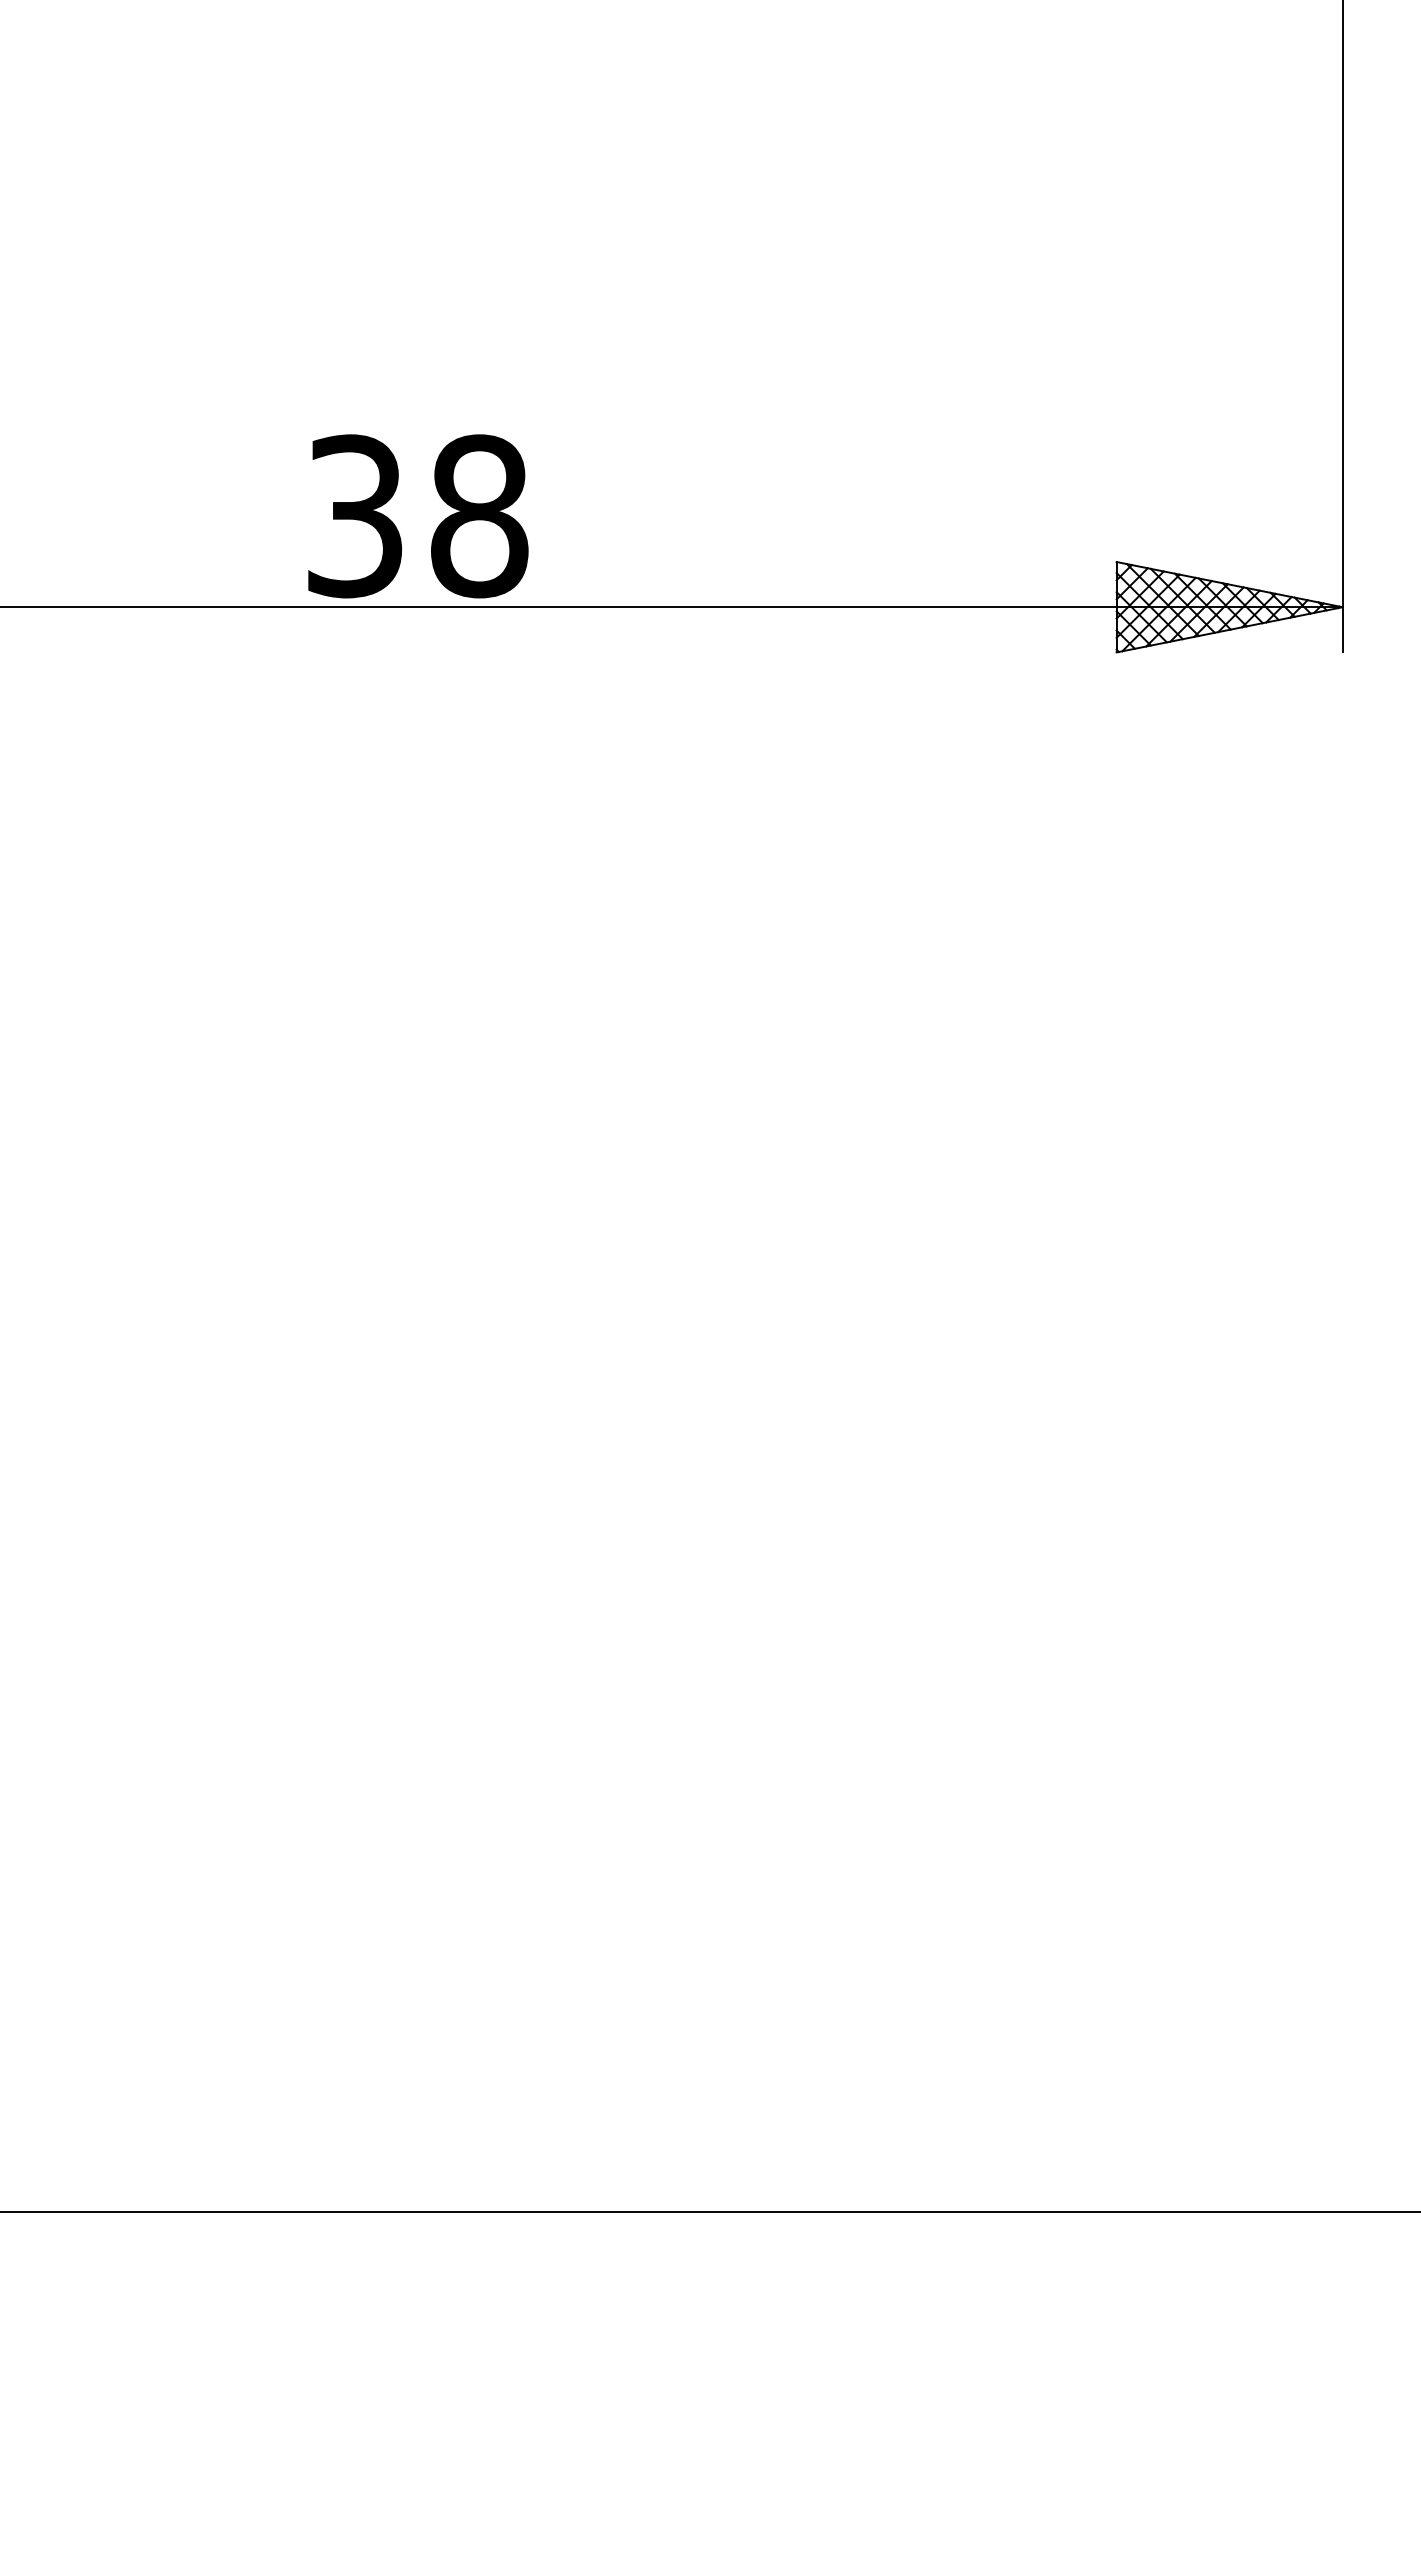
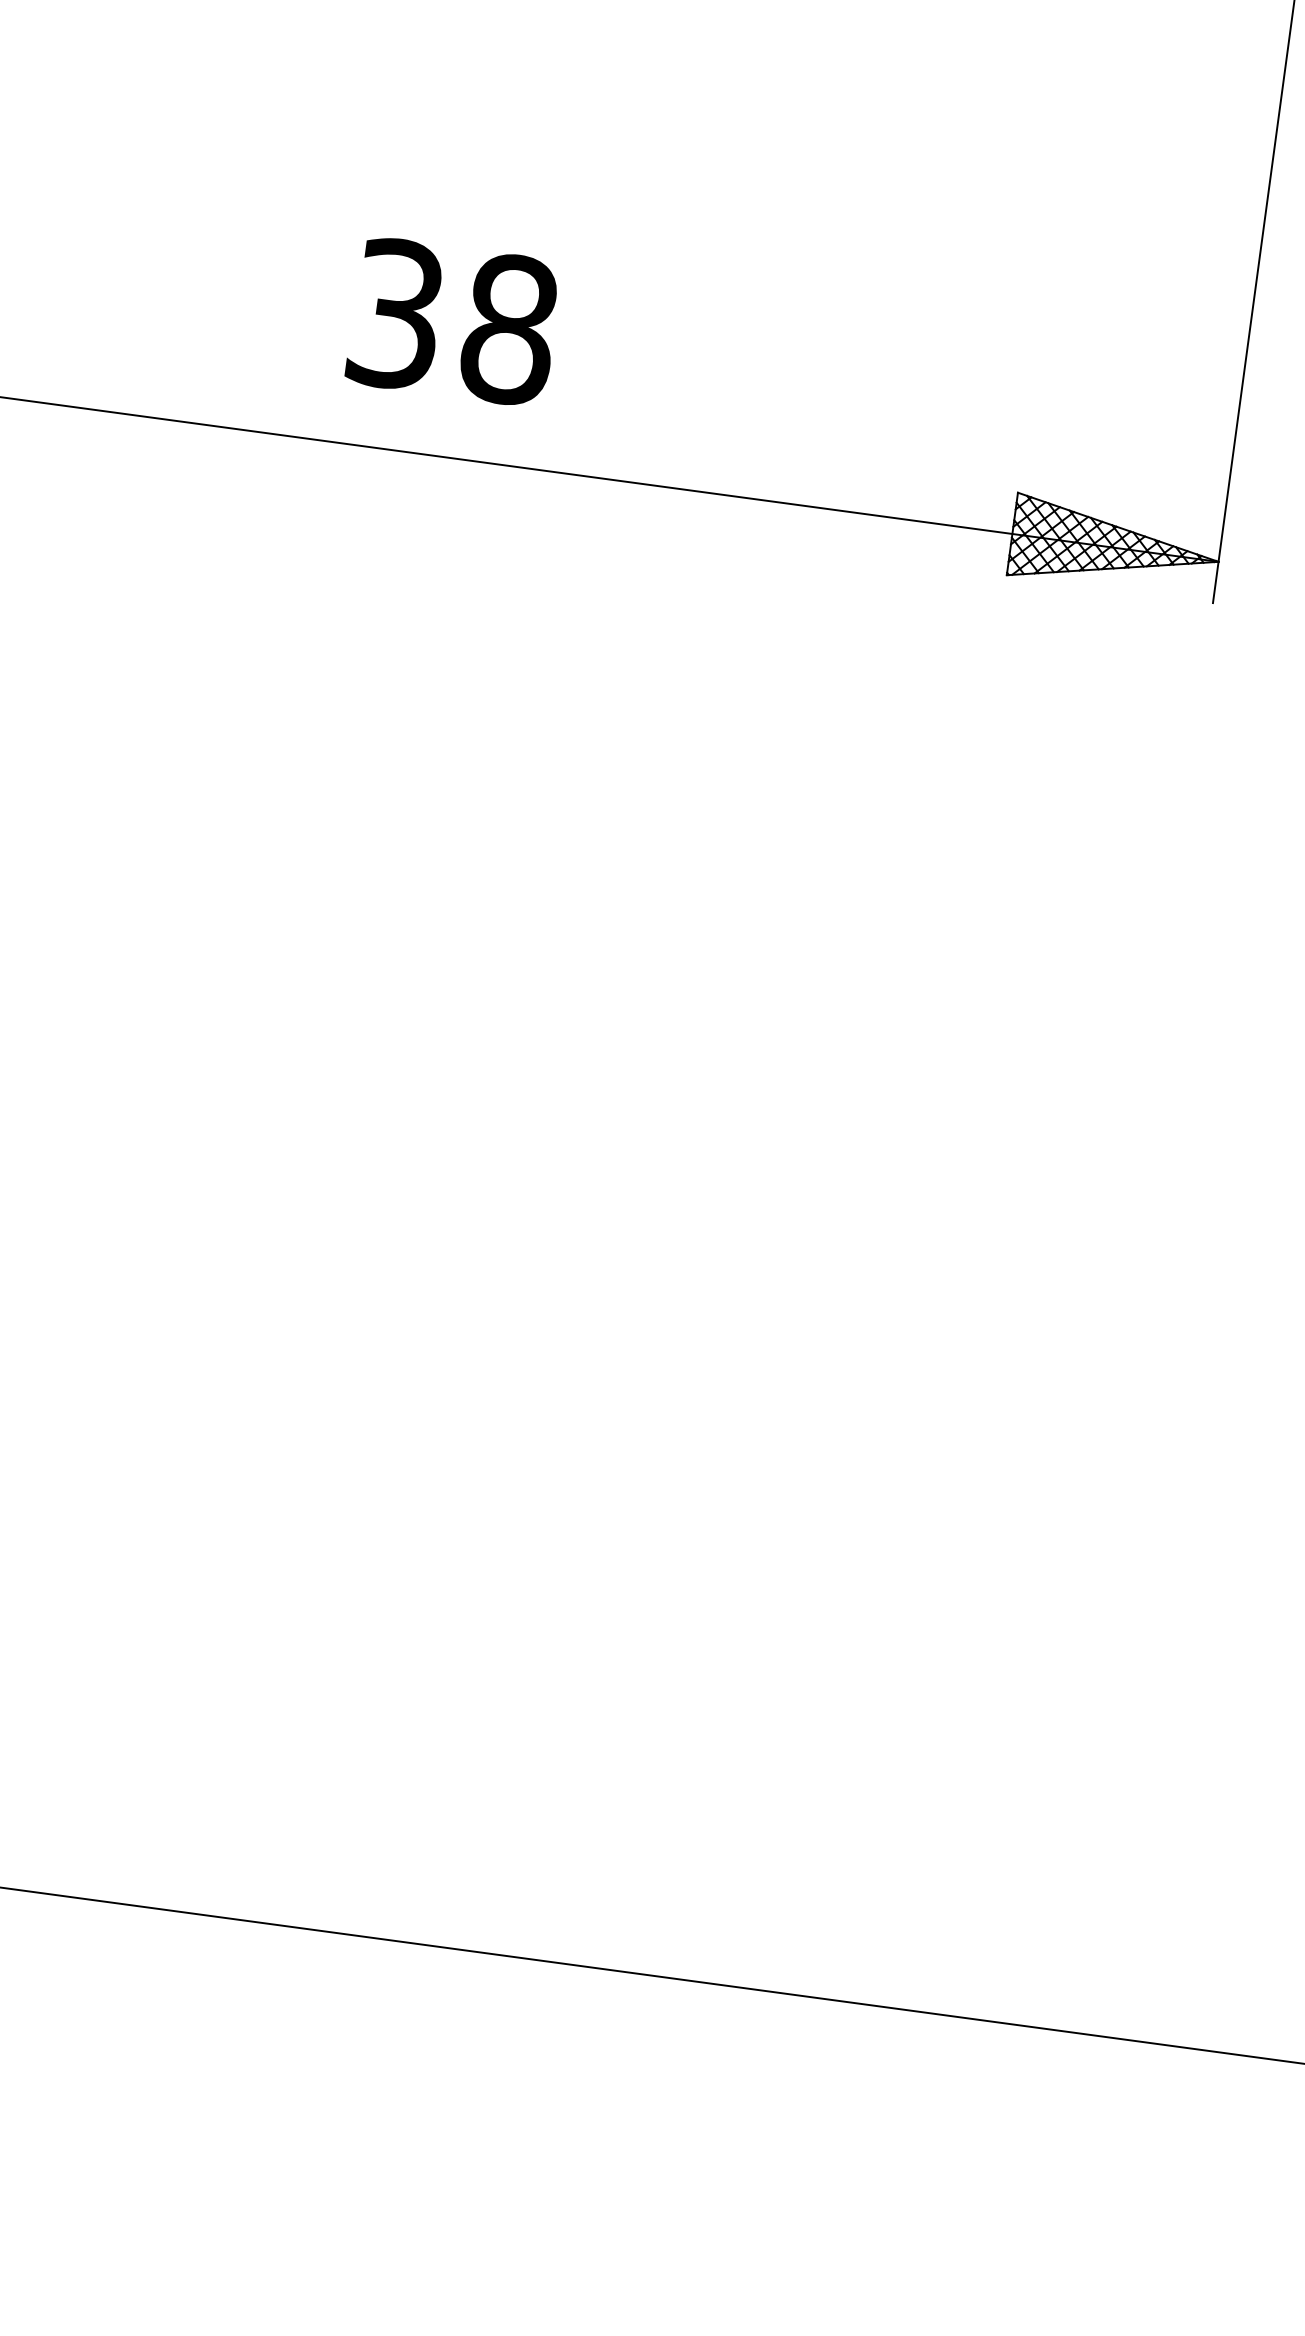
text: (418, 516) -> (454, 322), moved

